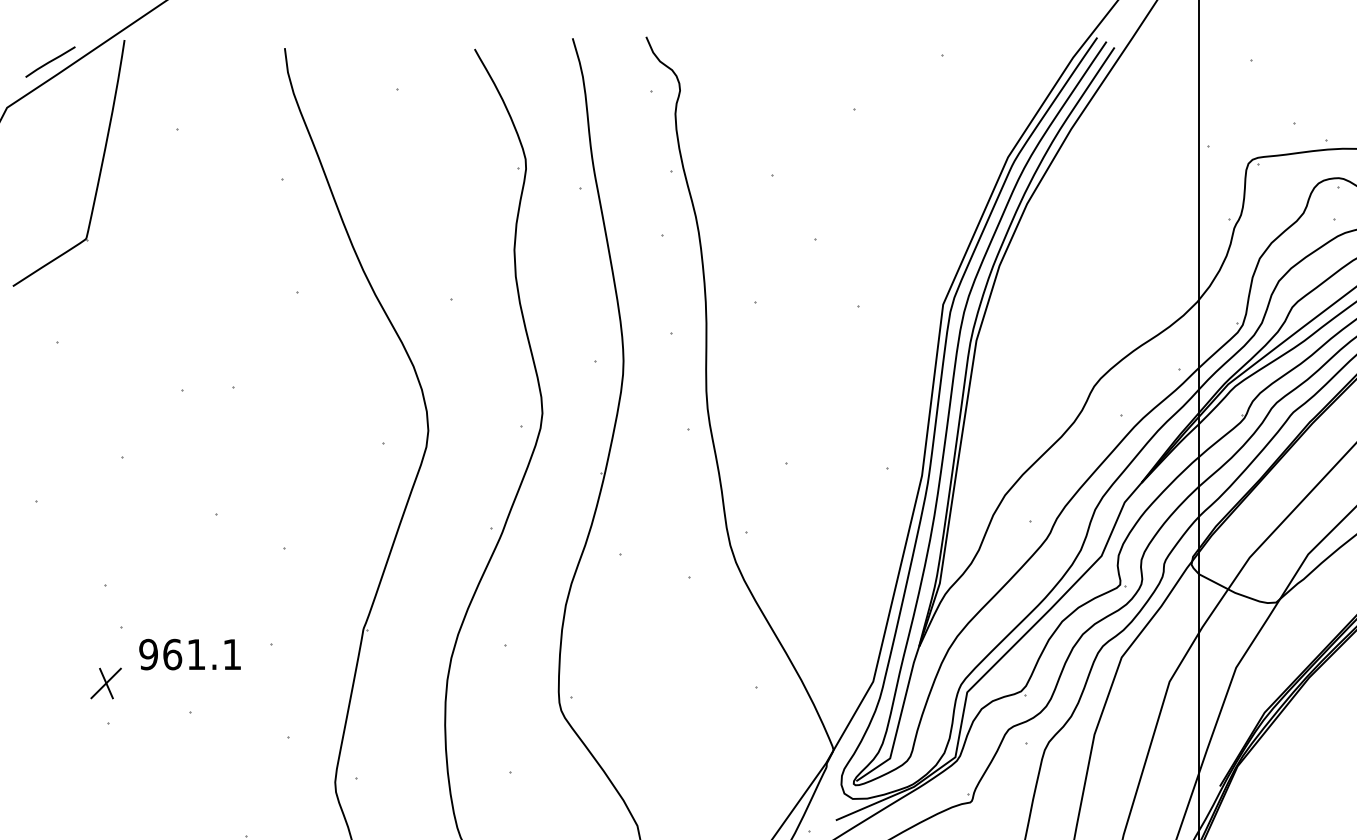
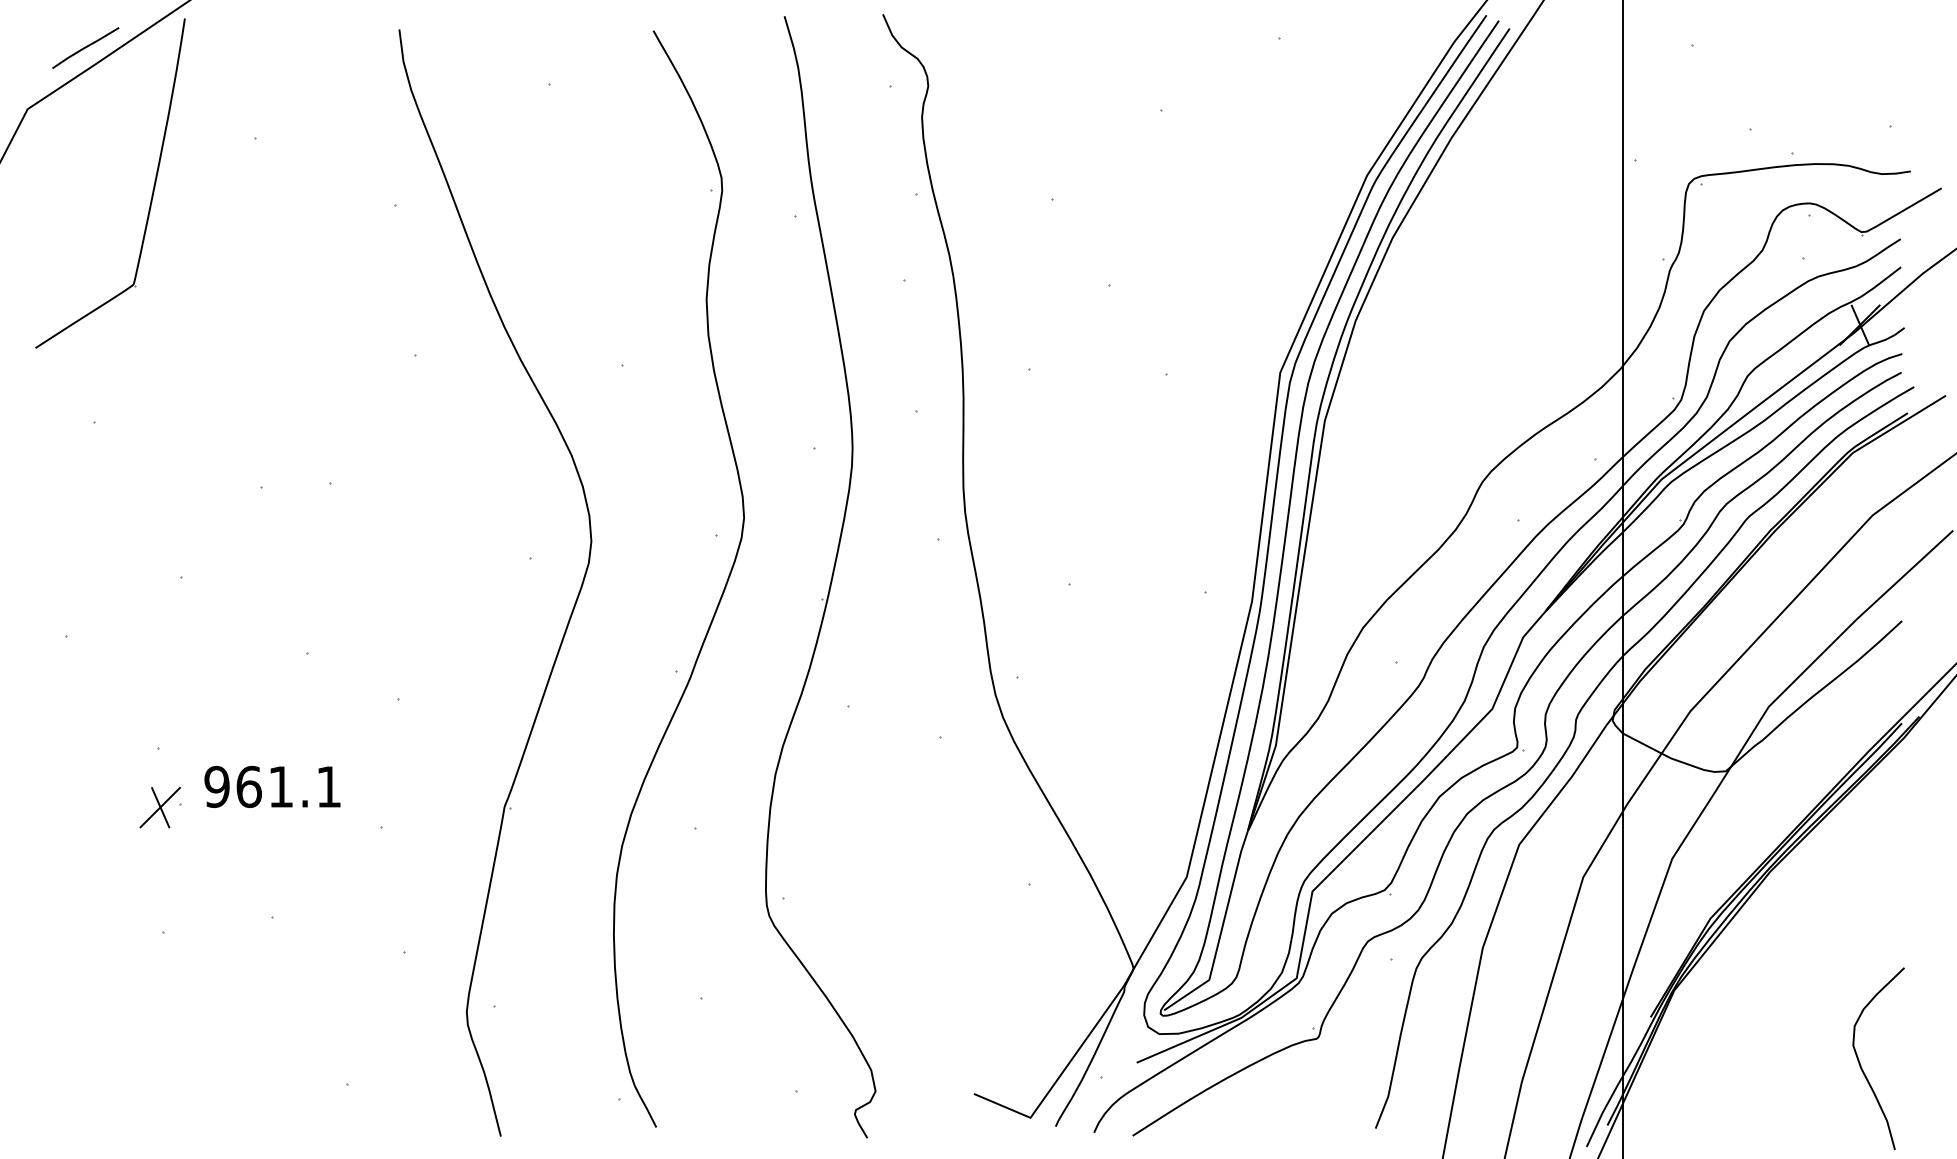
text: (190, 654) -> (272, 786), moved
part: (105, 683) -> (159, 807), moved

